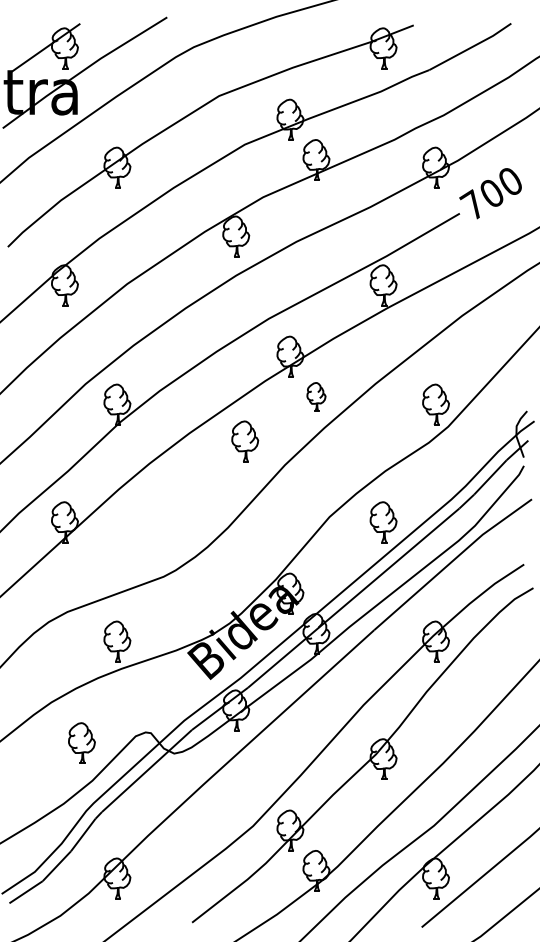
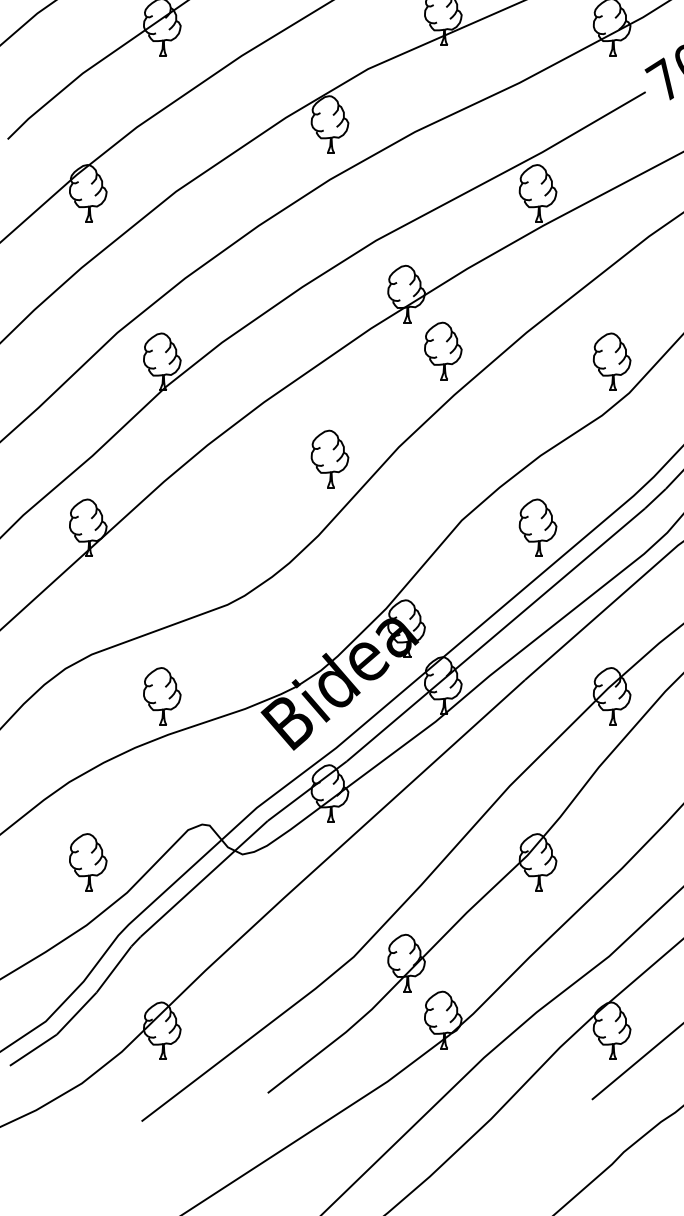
part: (316, 396) -> (443, 350), size x1.43
part: (245, 441) -> (330, 459), moved
part: (81, 742) -> (87, 861), moved

